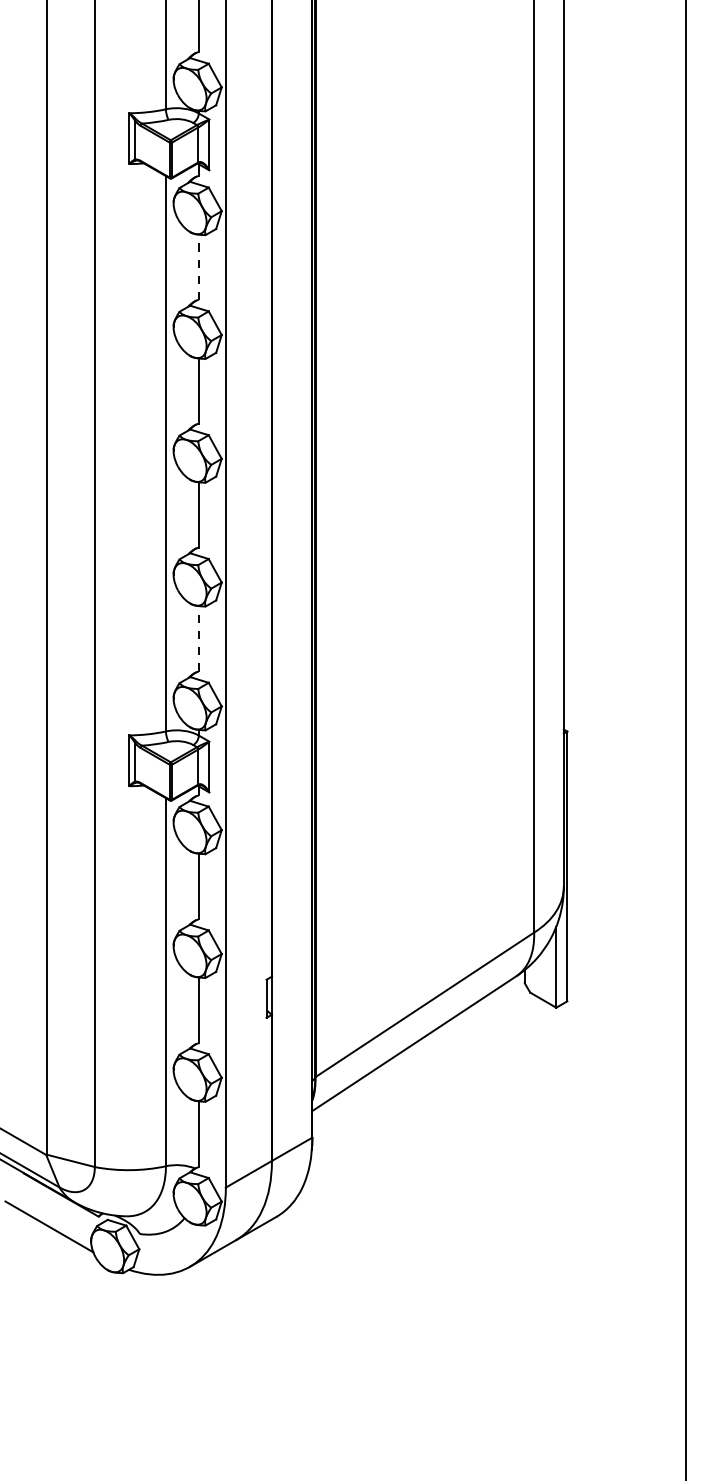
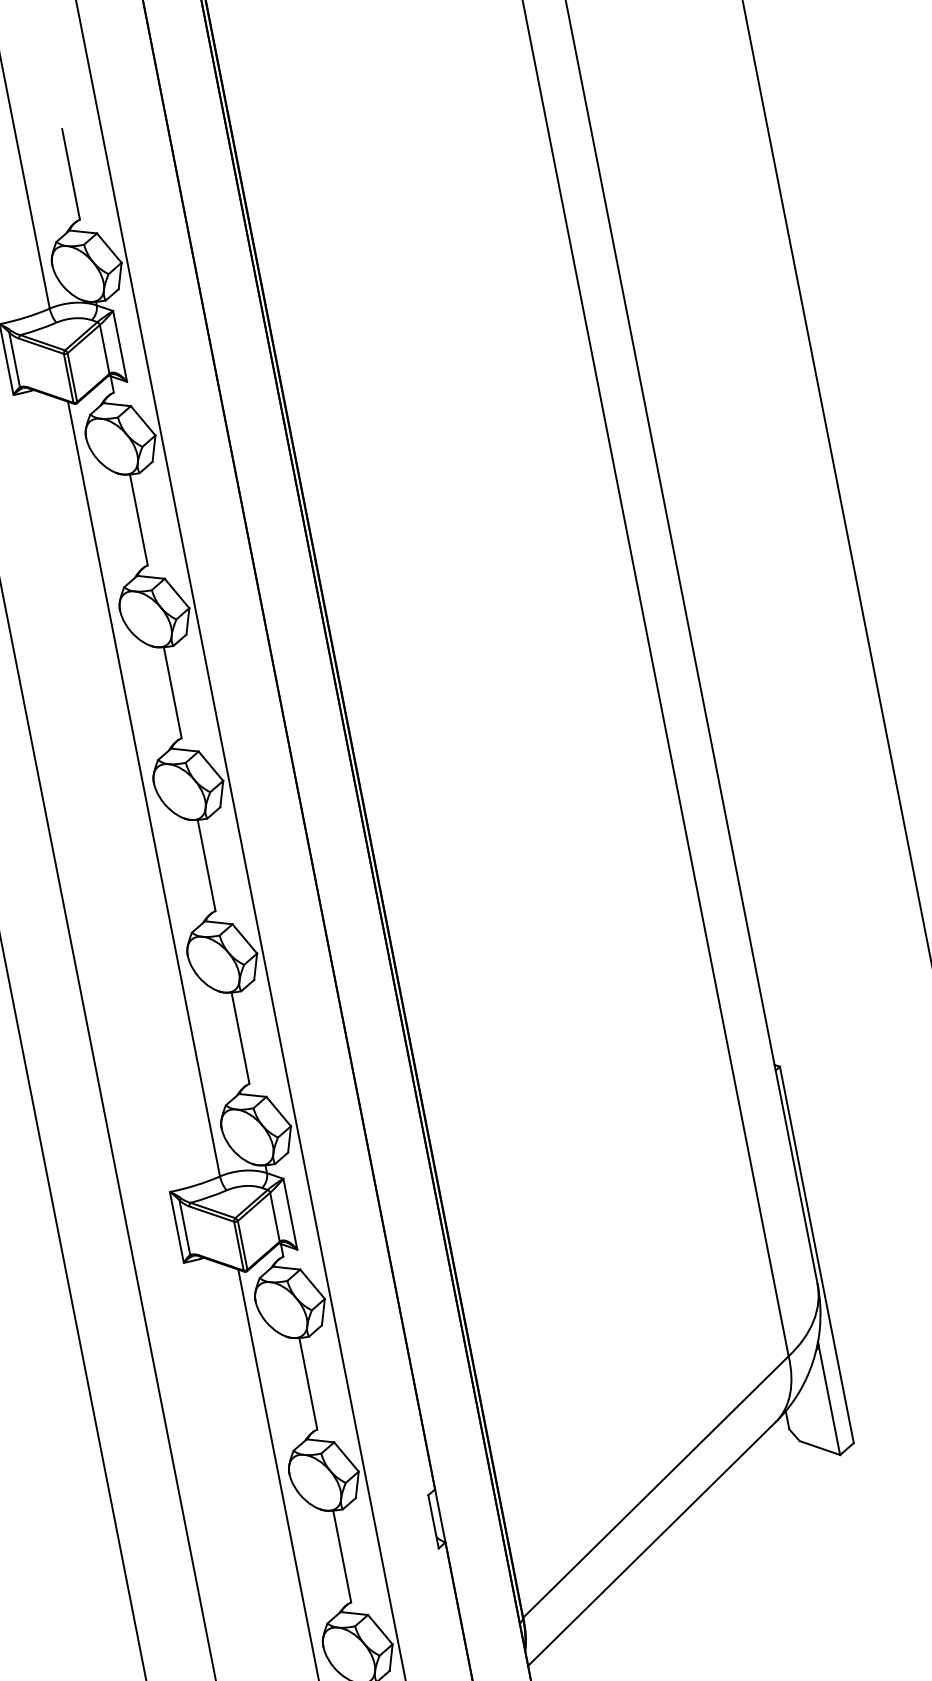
line: (198, 267) -> (138, 520), dashed -> solid
line: (198, 638) -> (239, 1037), dashed -> solid

